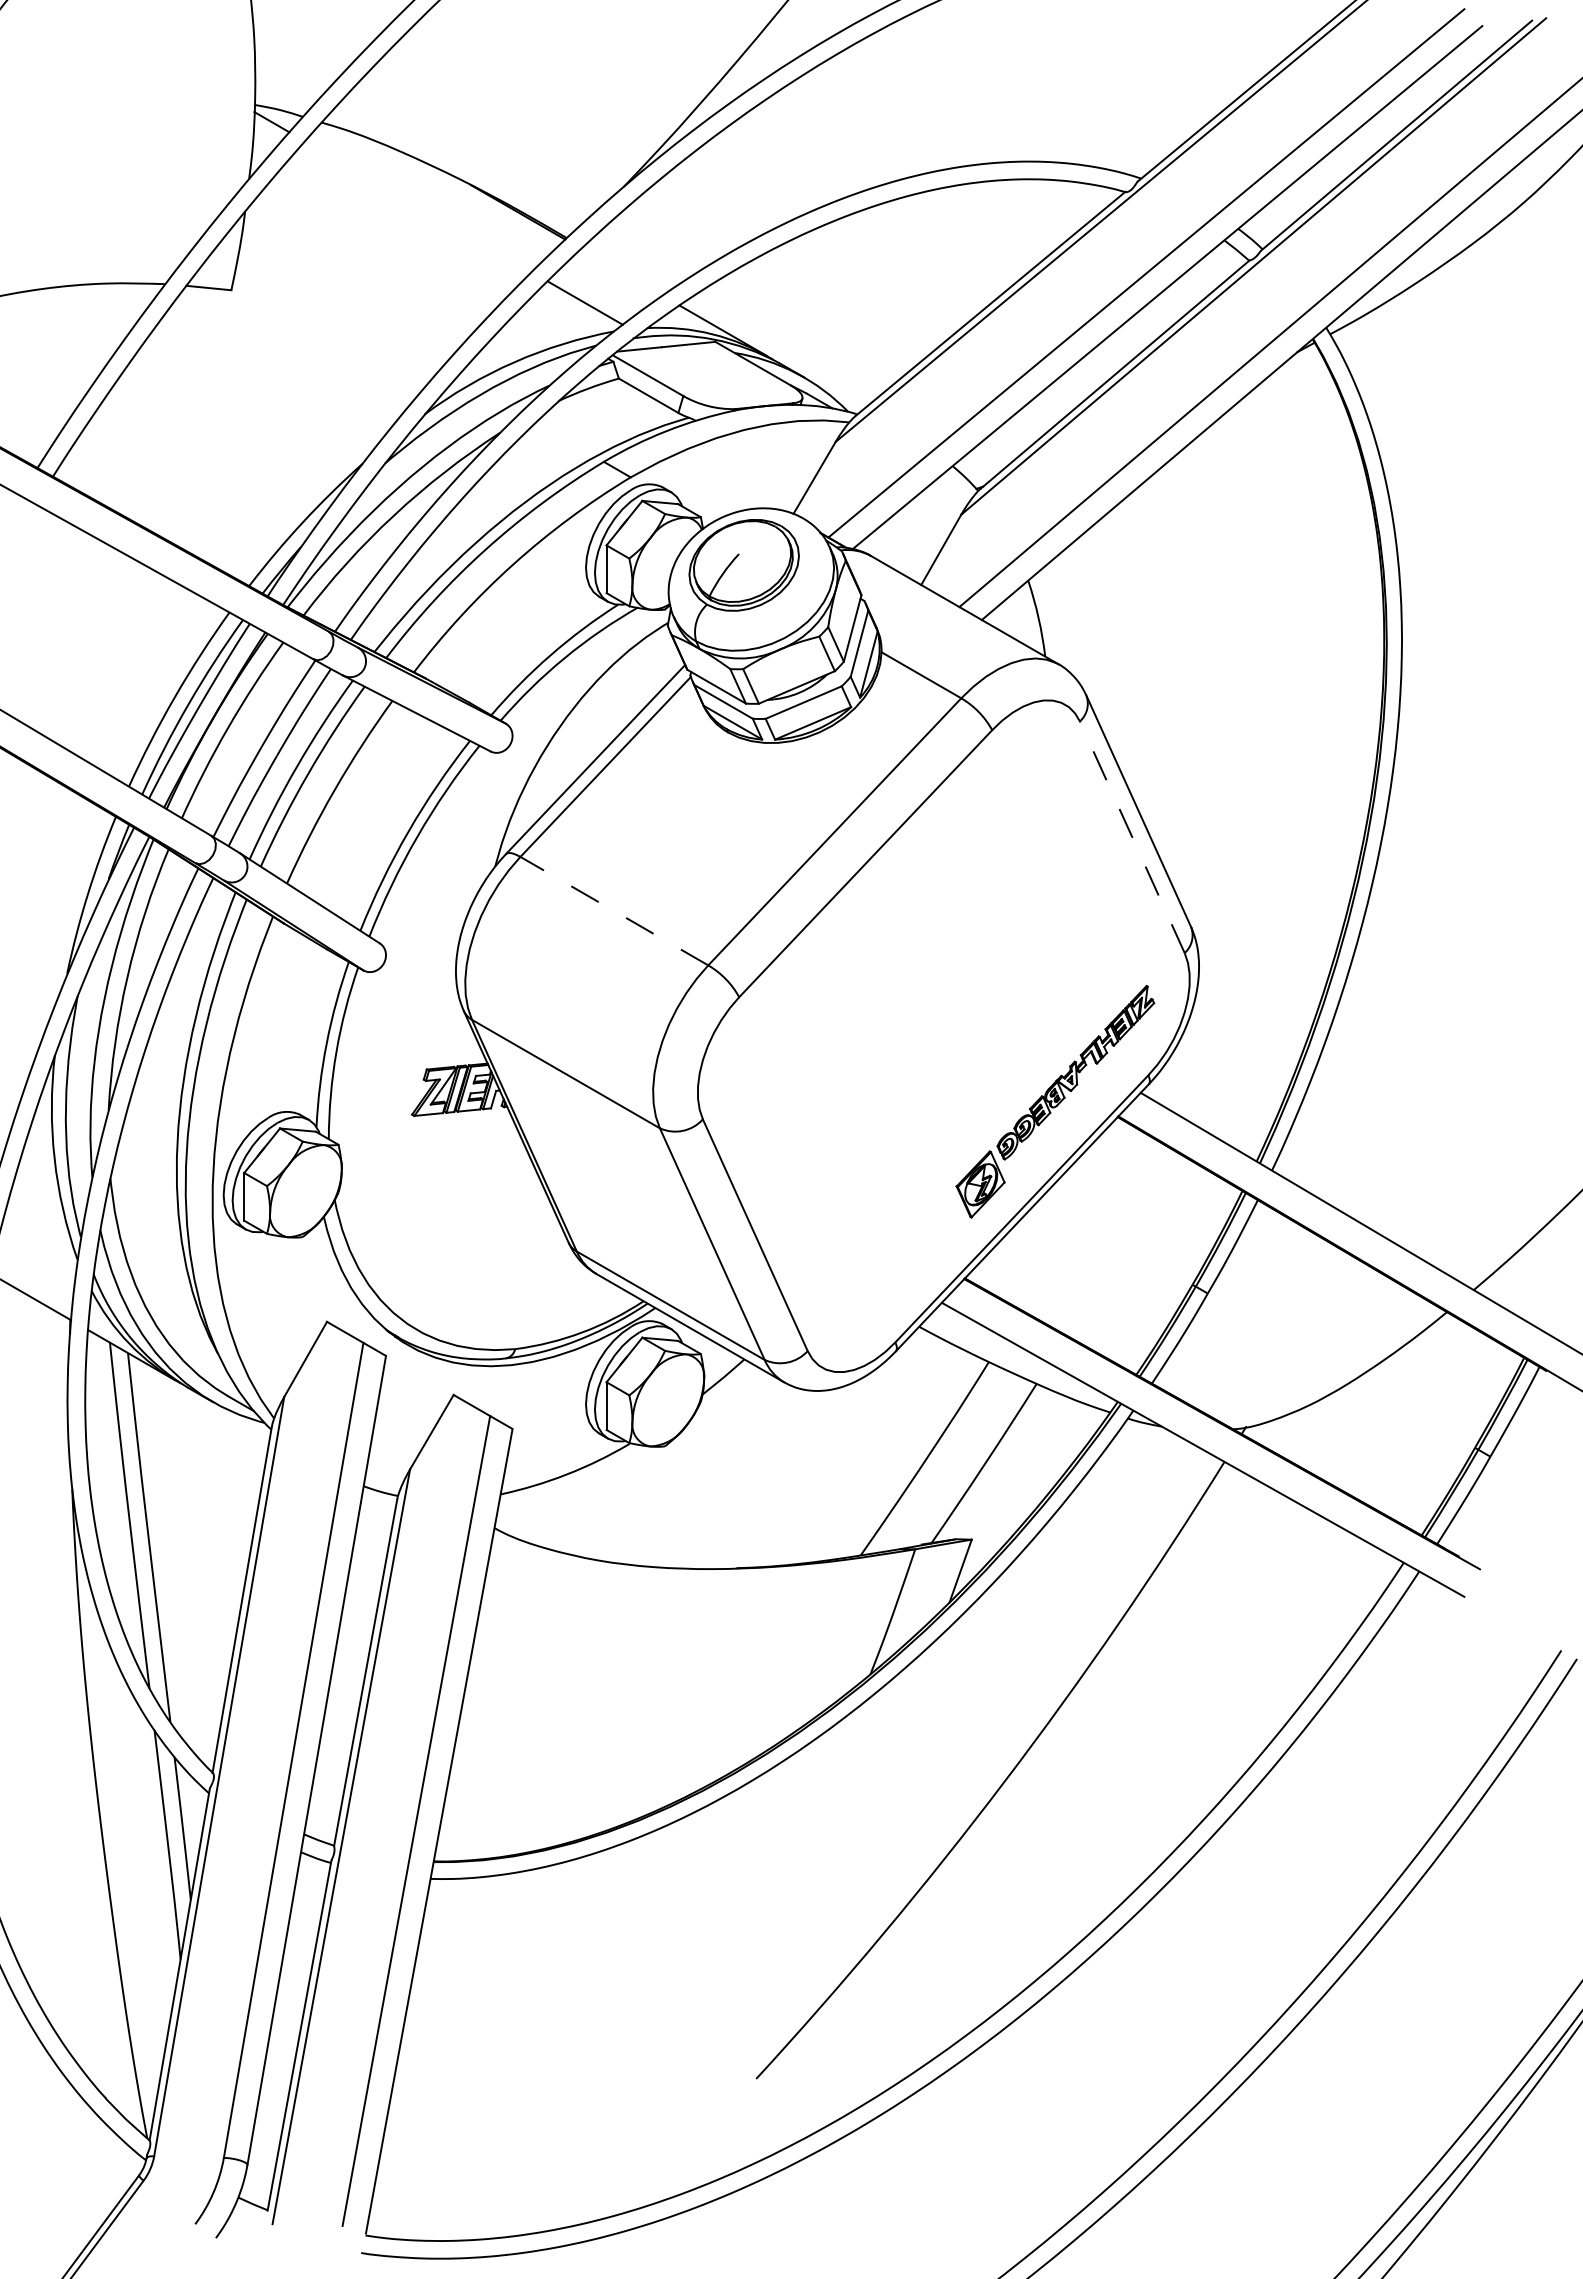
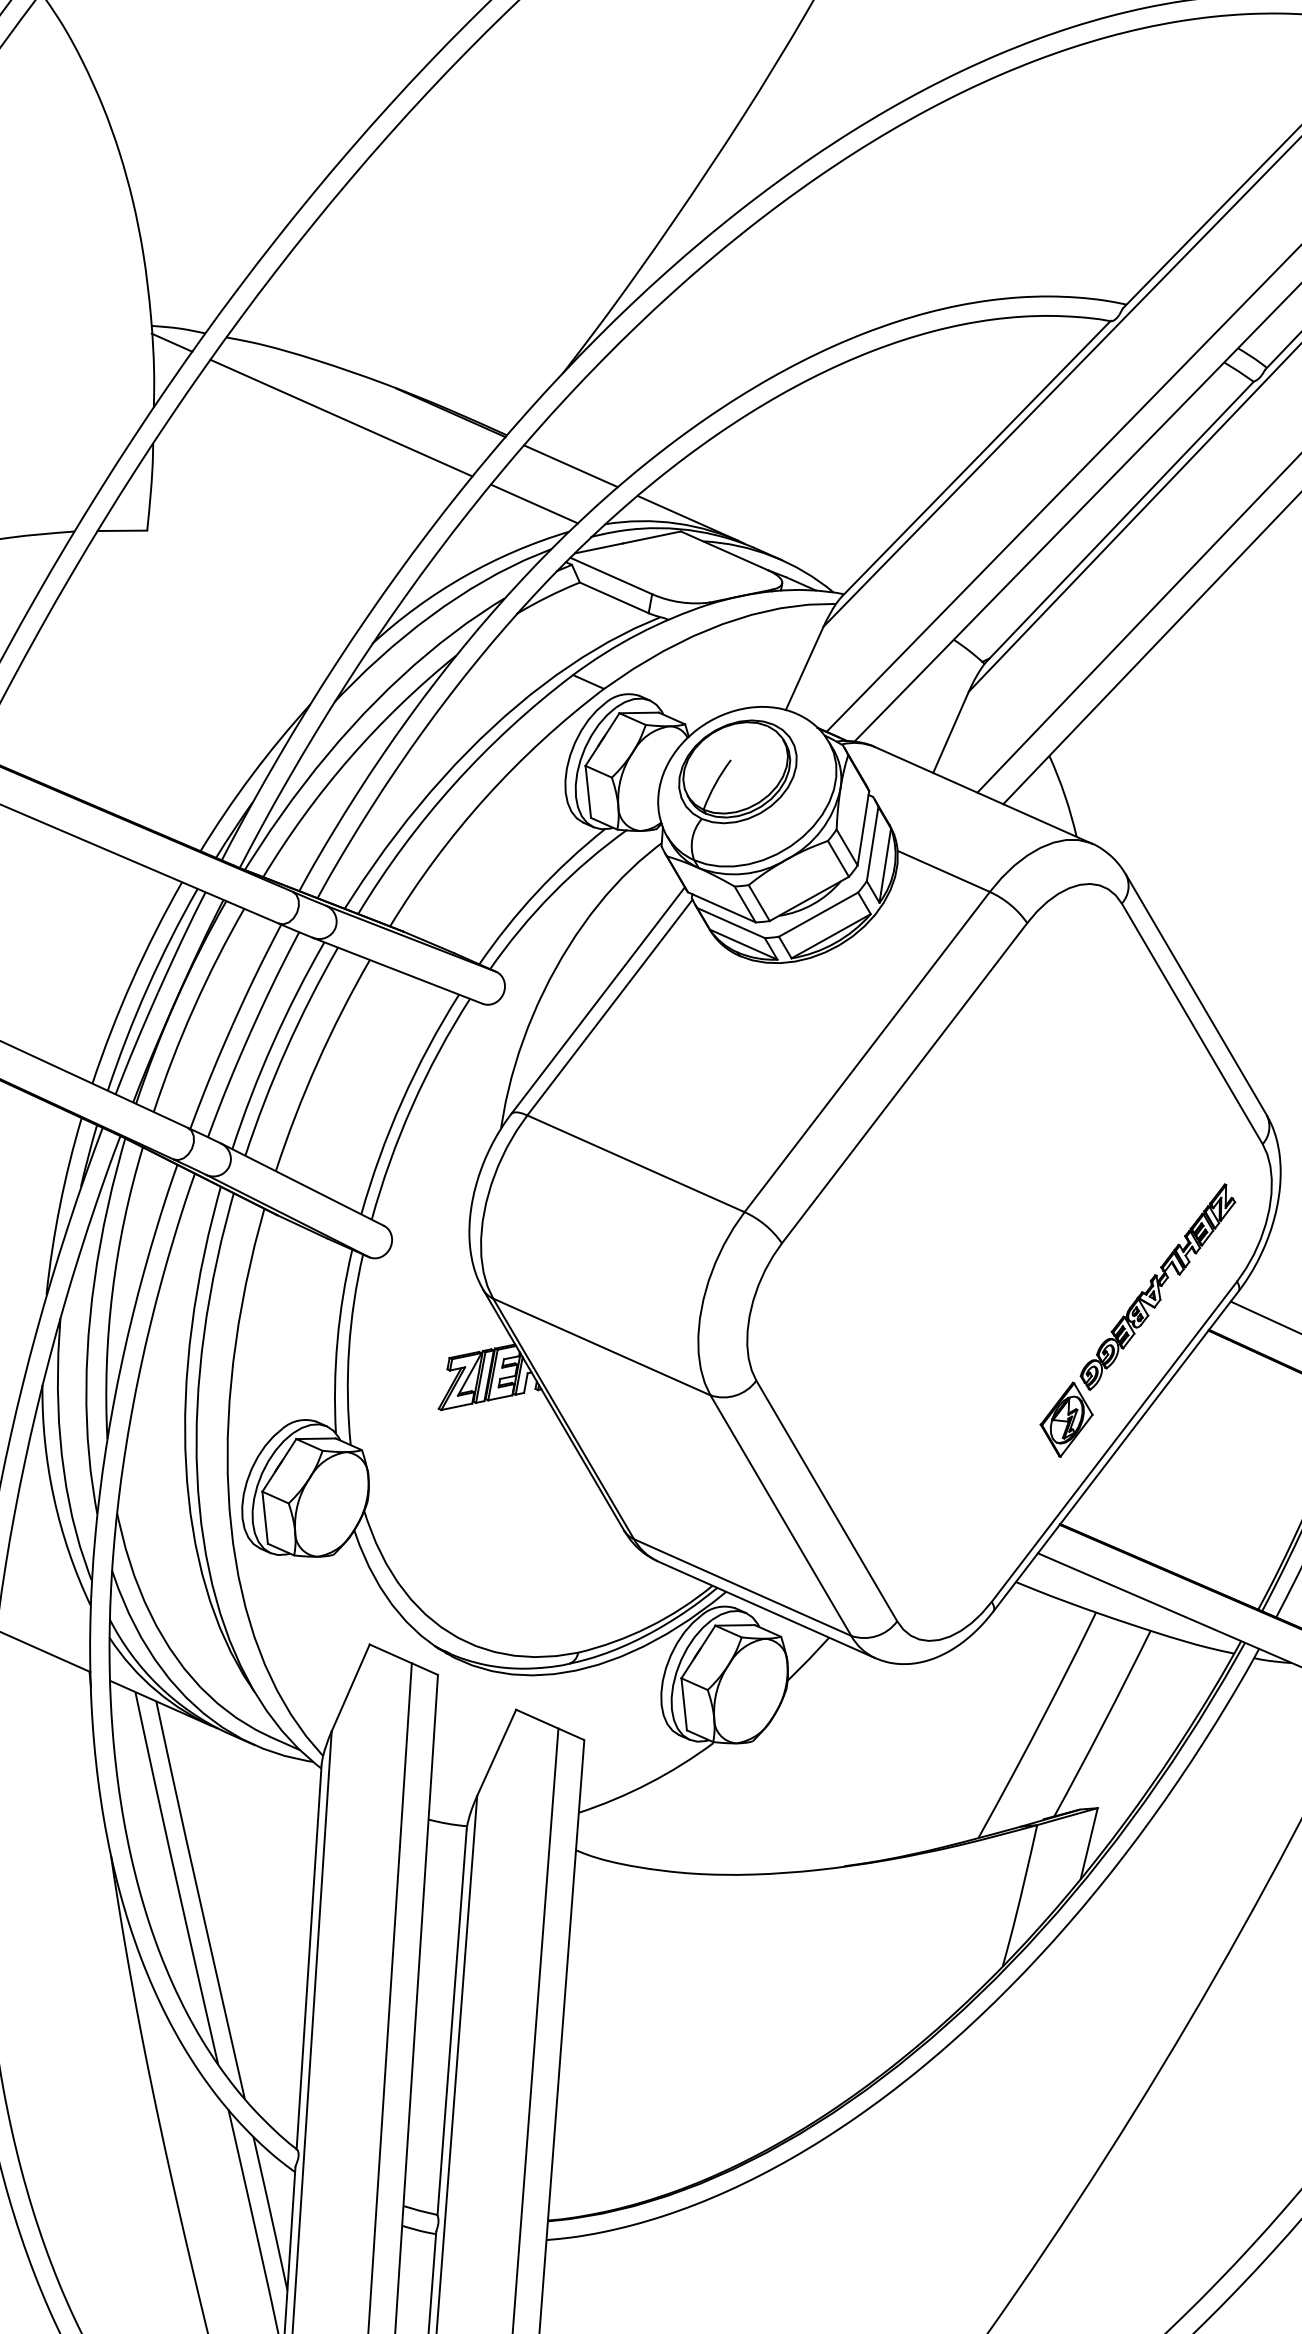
line: (418, 206) -> (341, 417), added
line: (621, 271) -> (570, 465), added
line: (1132, 836) -> (1192, 1022), dashed -> solid
line: (613, 910) -> (634, 1163), dashed -> solid

